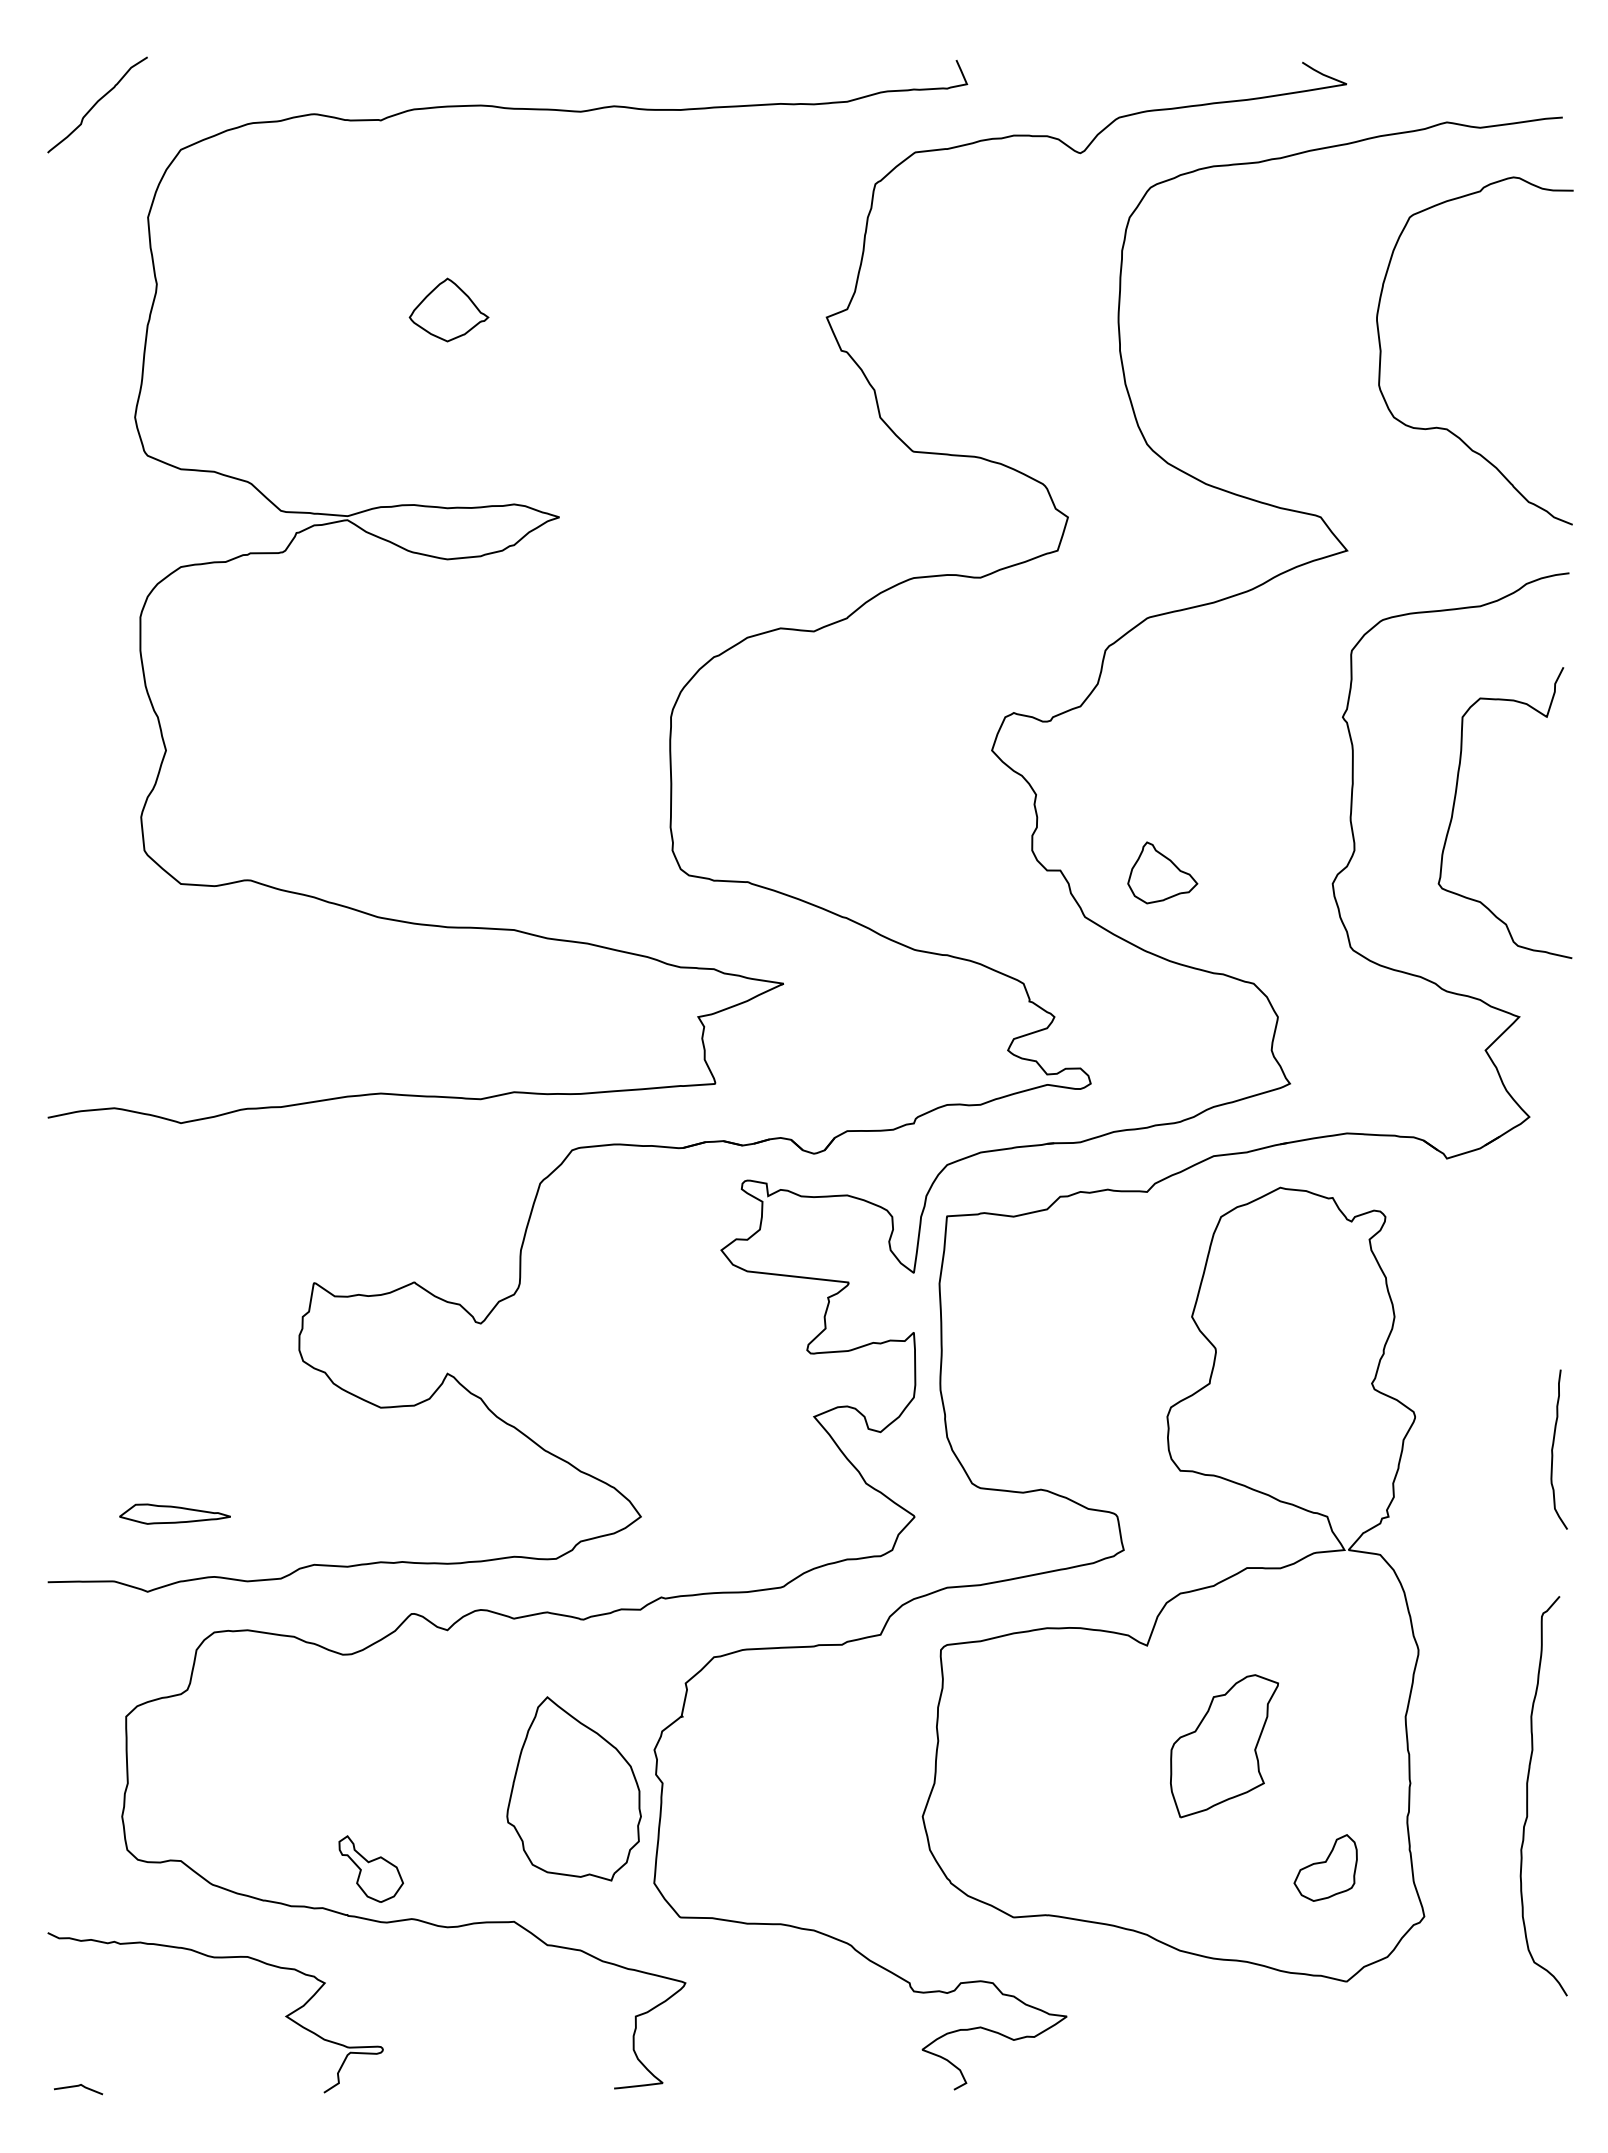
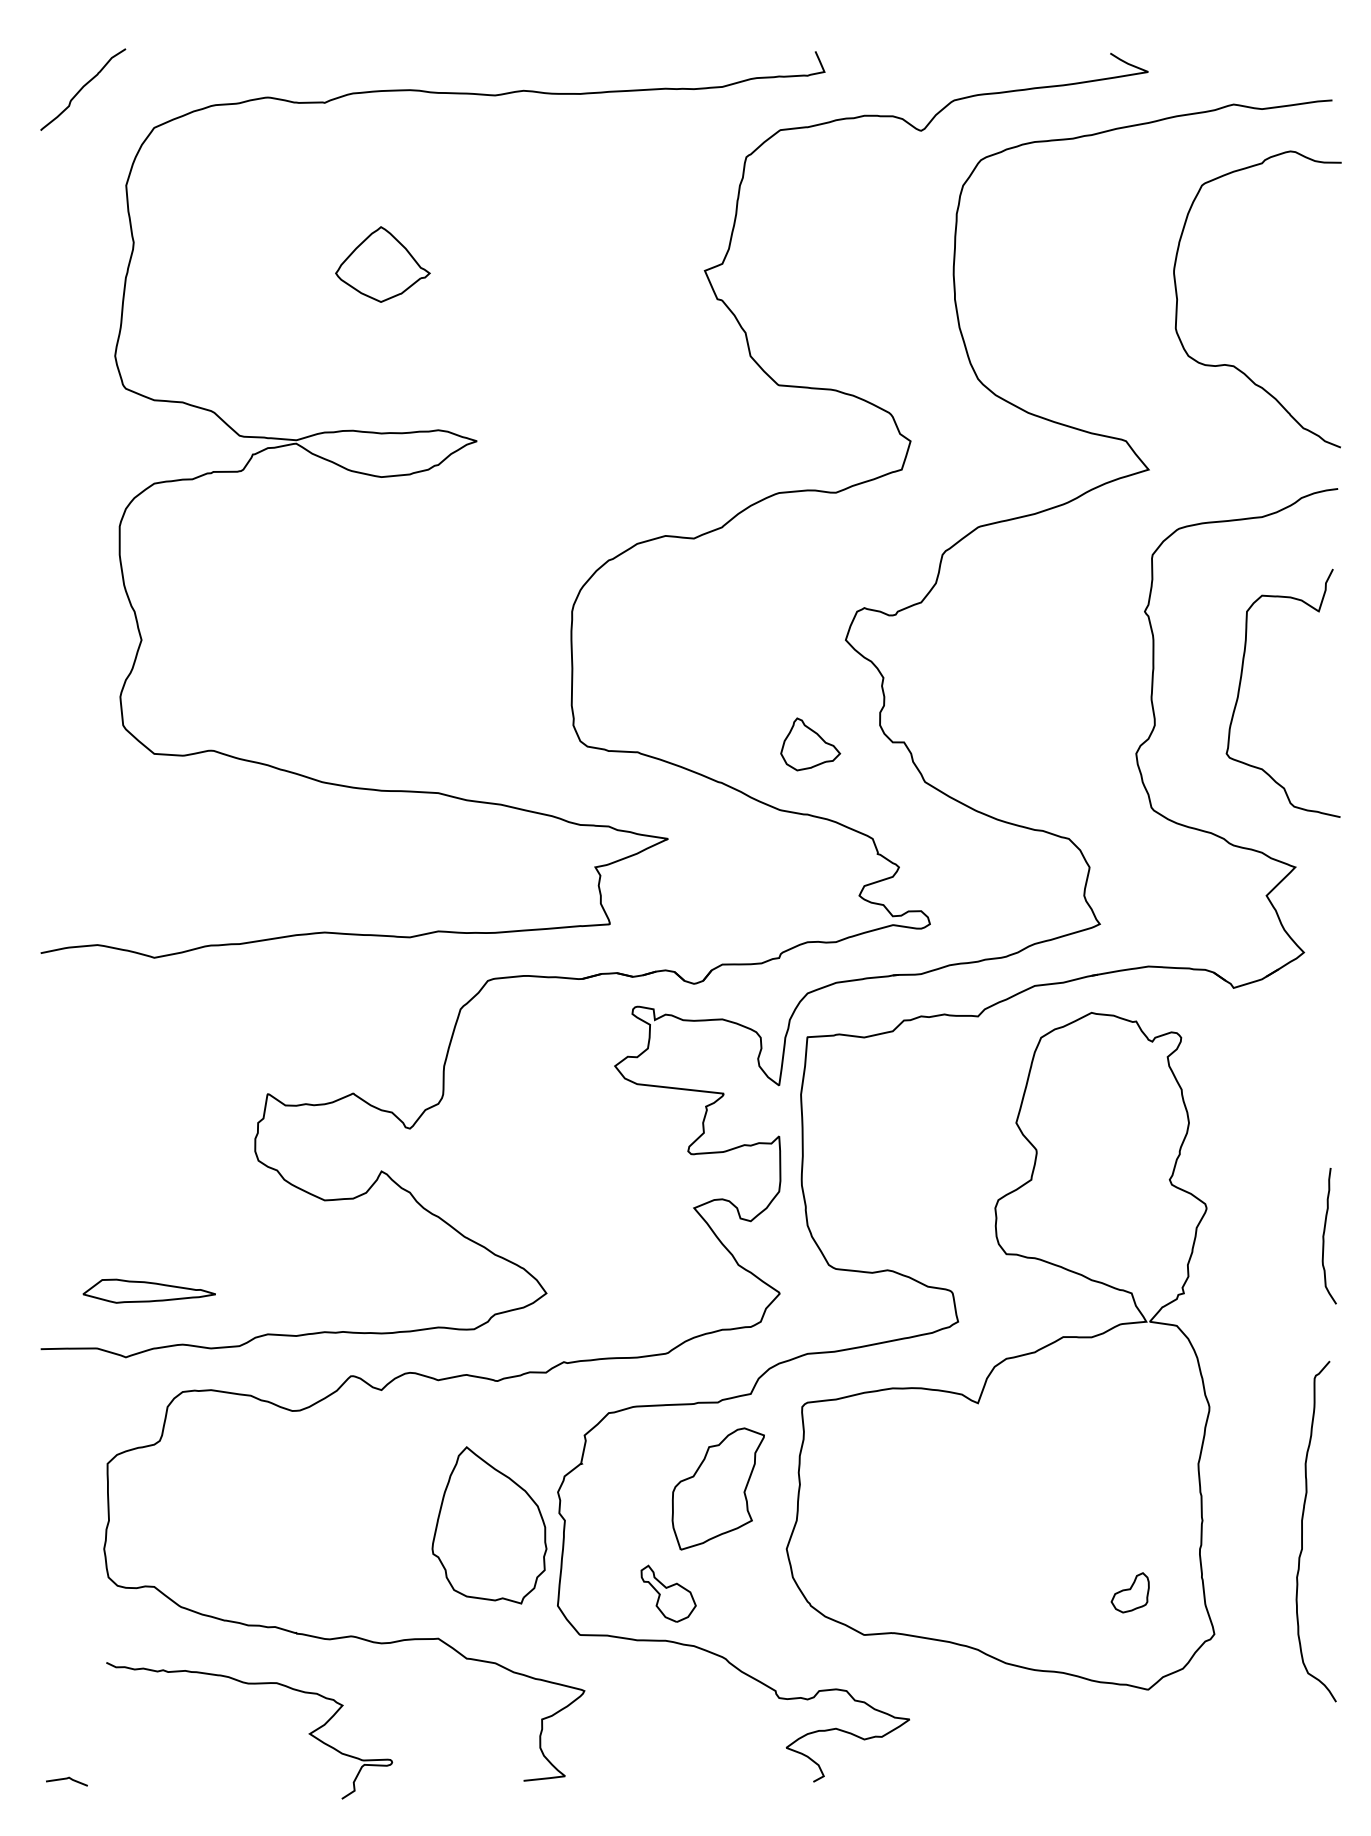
part: (448, 309) -> (382, 264), size x1.4
part: (1162, 872) -> (810, 744), moved
part: (174, 1513) -> (148, 1290), size x1.4
part: (1224, 1746) -> (718, 1489), moved
part: (1325, 1867) -> (1130, 1592), size x0.7
part: (370, 1868) -> (668, 1593), moved
curve: (215, 1958) -> (249, 1684), moved

